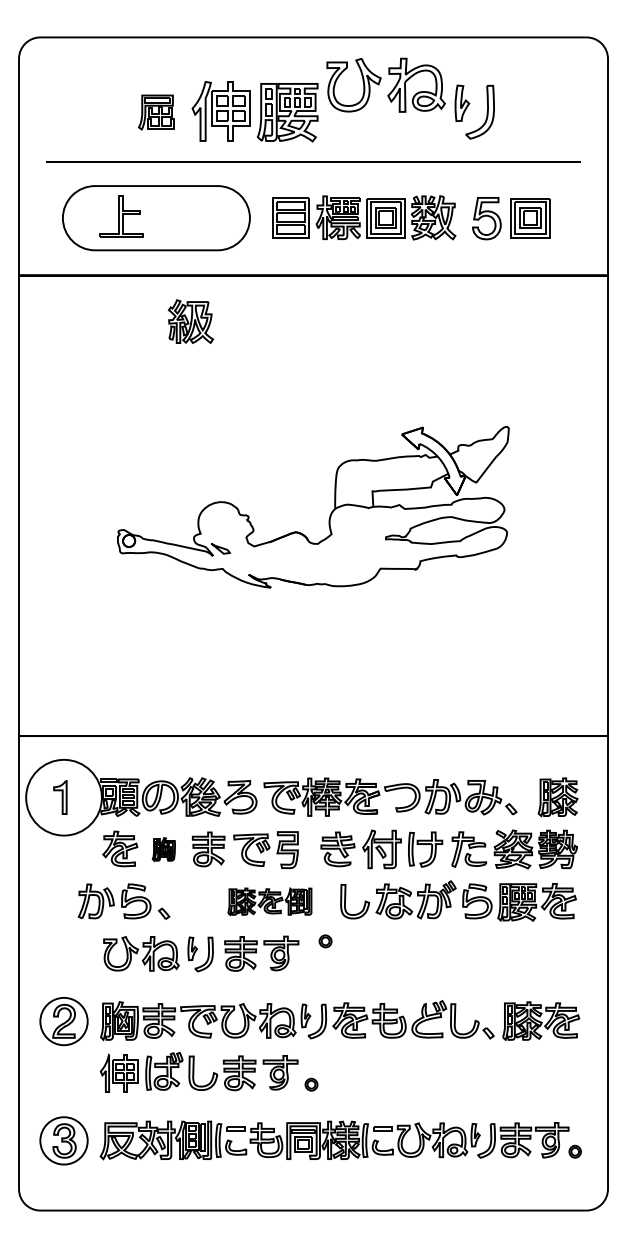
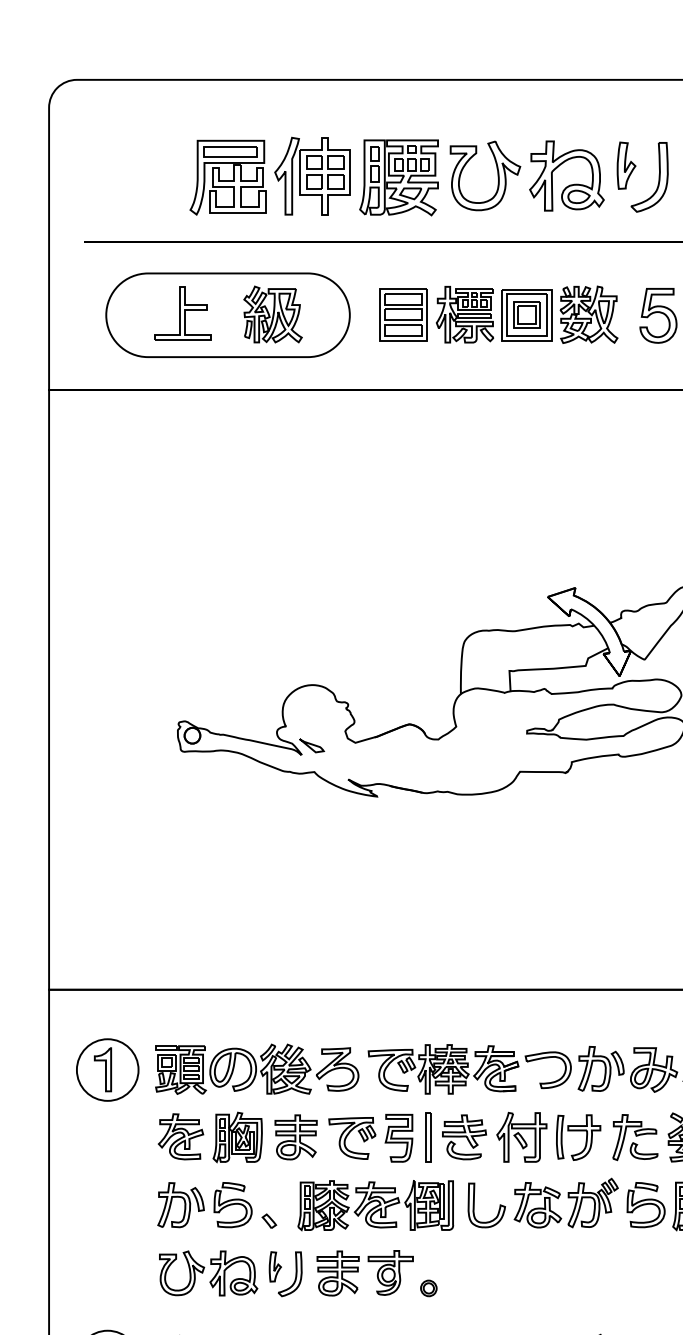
part: (385, 84) -> (526, 175), moved
part: (155, 112) -> (226, 177), size x1.67
part: (190, 321) -> (272, 314), moved
circle: (63, 797) -> (107, 1069), size x0.62
part: (163, 849) -> (237, 1137), size x1.67
part: (309, 849) -> (427, 1137), added
part: (123, 901) -> (216, 1205), moved
part: (269, 901) -> (375, 1205), size x1.43
part: (325, 941) -> (428, 1288), moved

